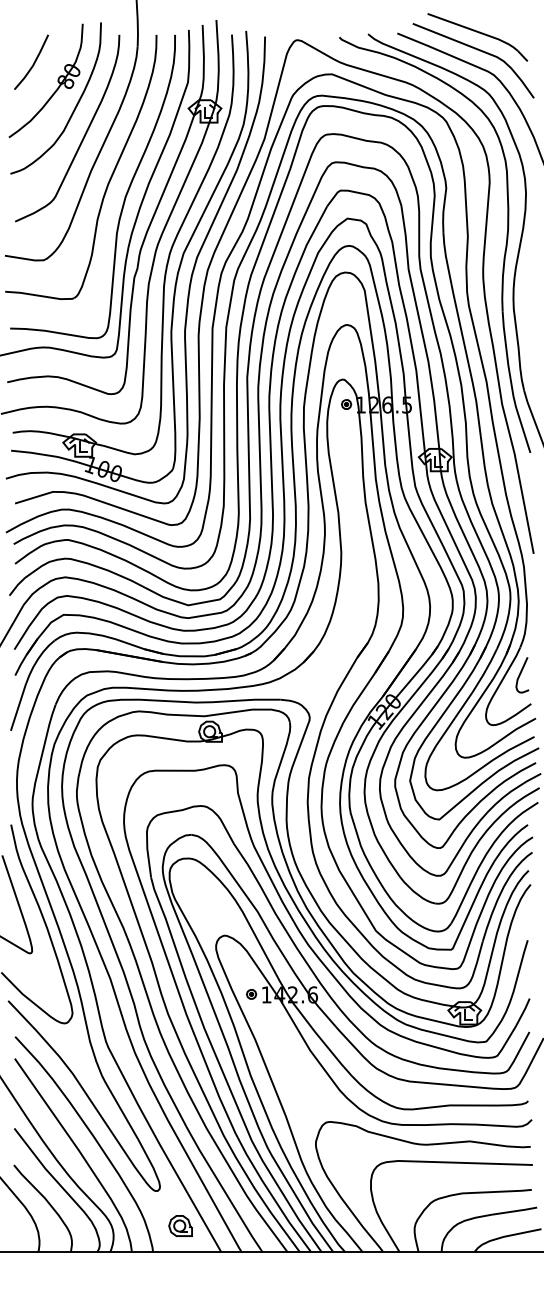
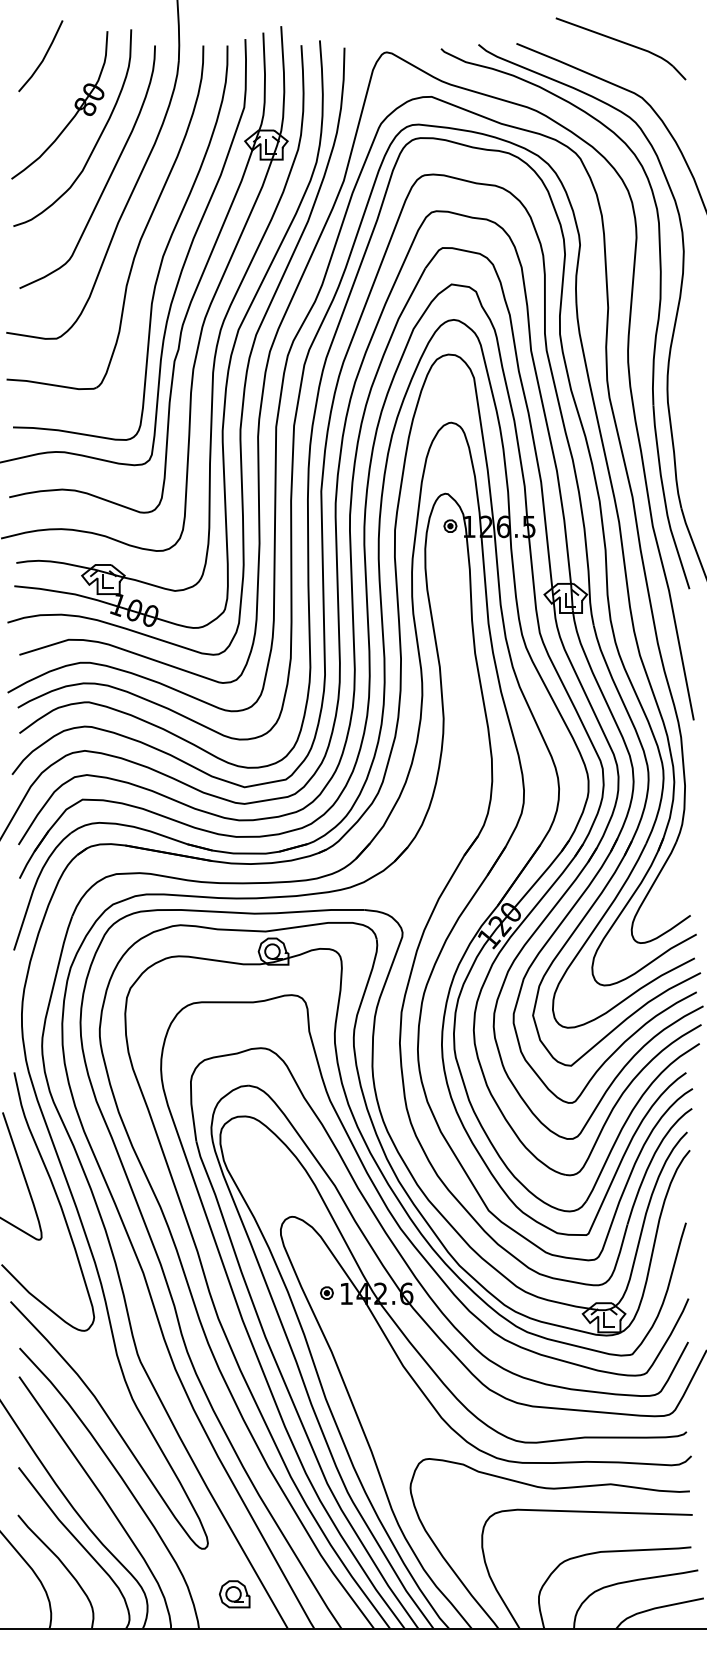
curve: (478, 50) -> (622, 66), removed
line: (32, 64) -> (42, 58), moved
curve: (521, 673) -> (677, 876), removed

